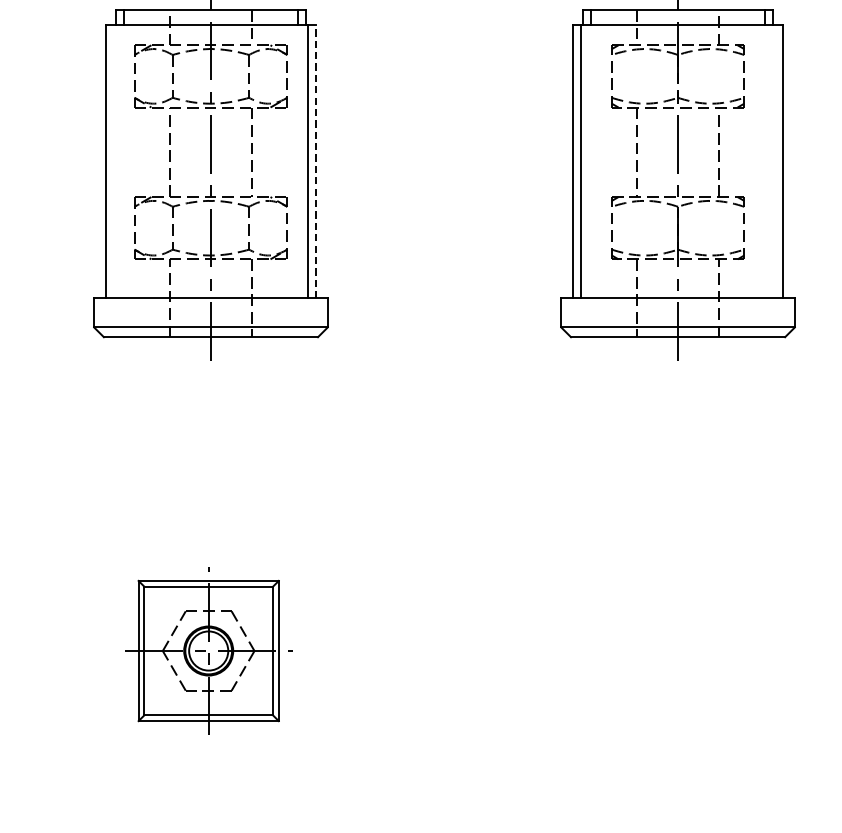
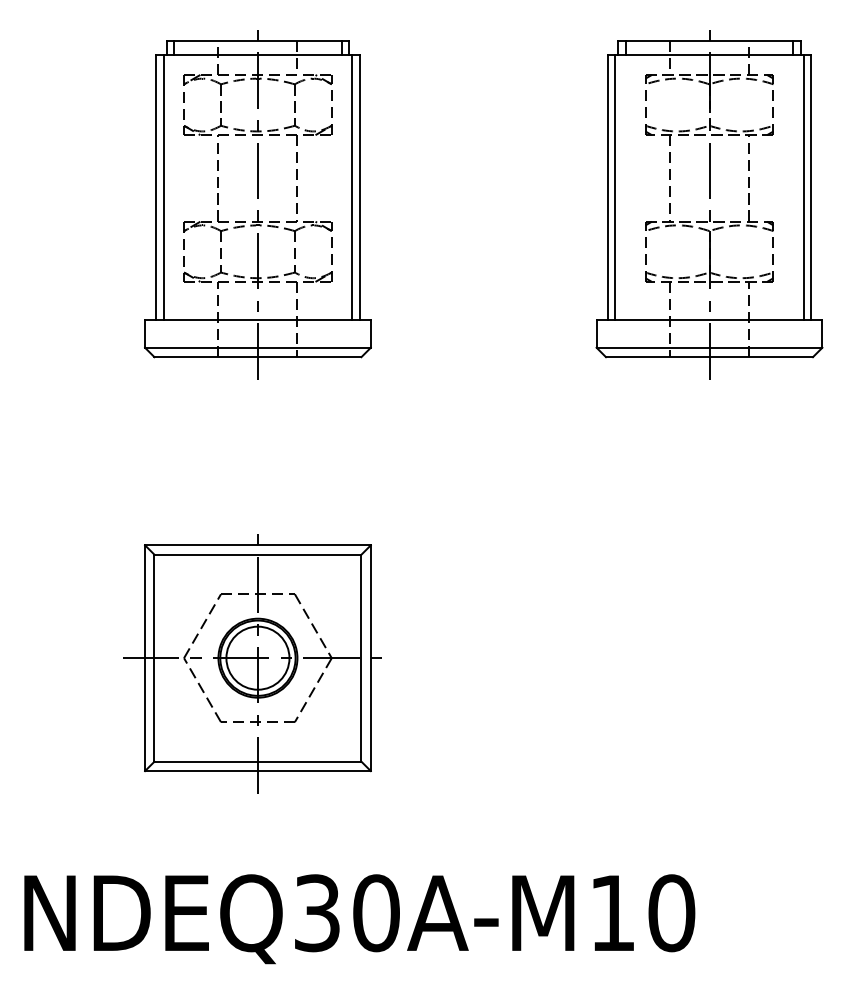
line: (316, 160) -> (359, 186), dashed -> solid
line: (113, 161) -> (163, 187), added
line: (775, 161) -> (803, 187), added
part: (205, 654) -> (252, 663), size x1.67

